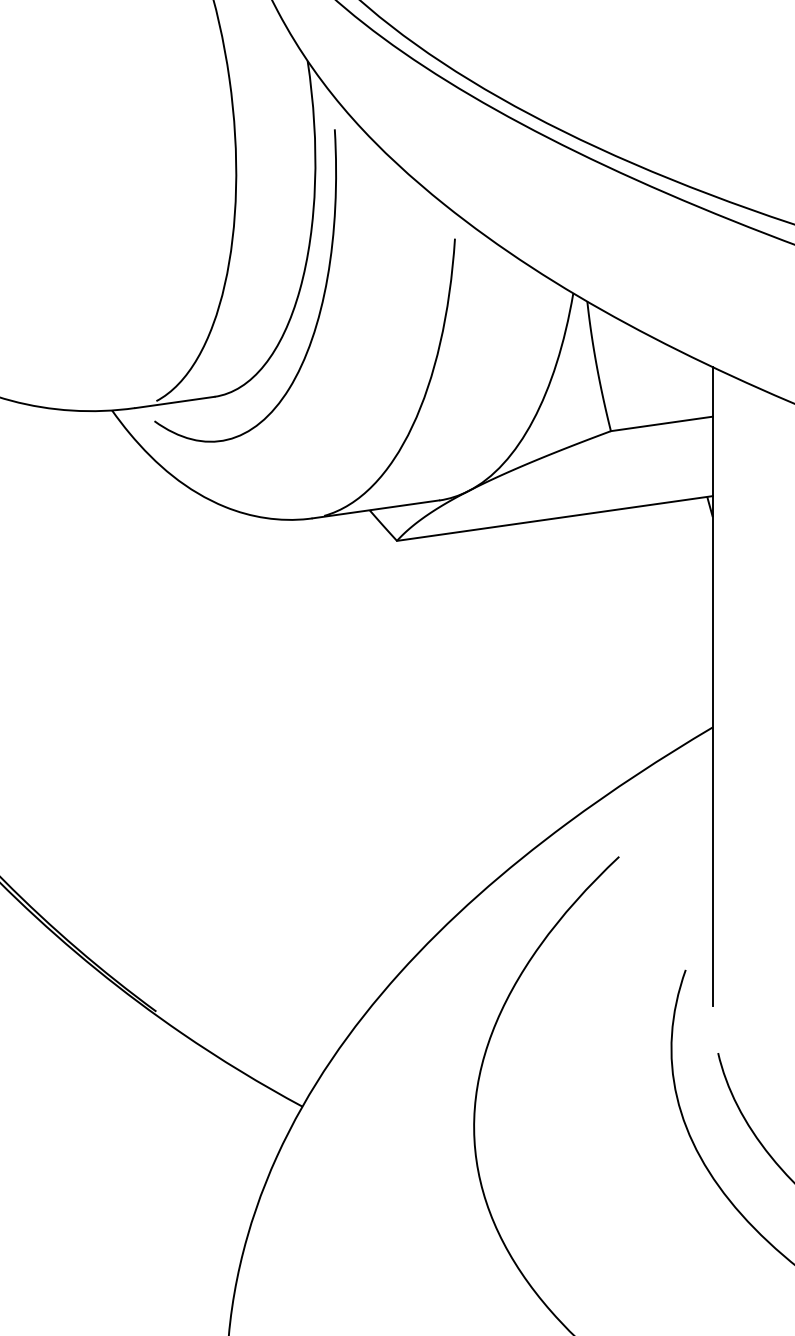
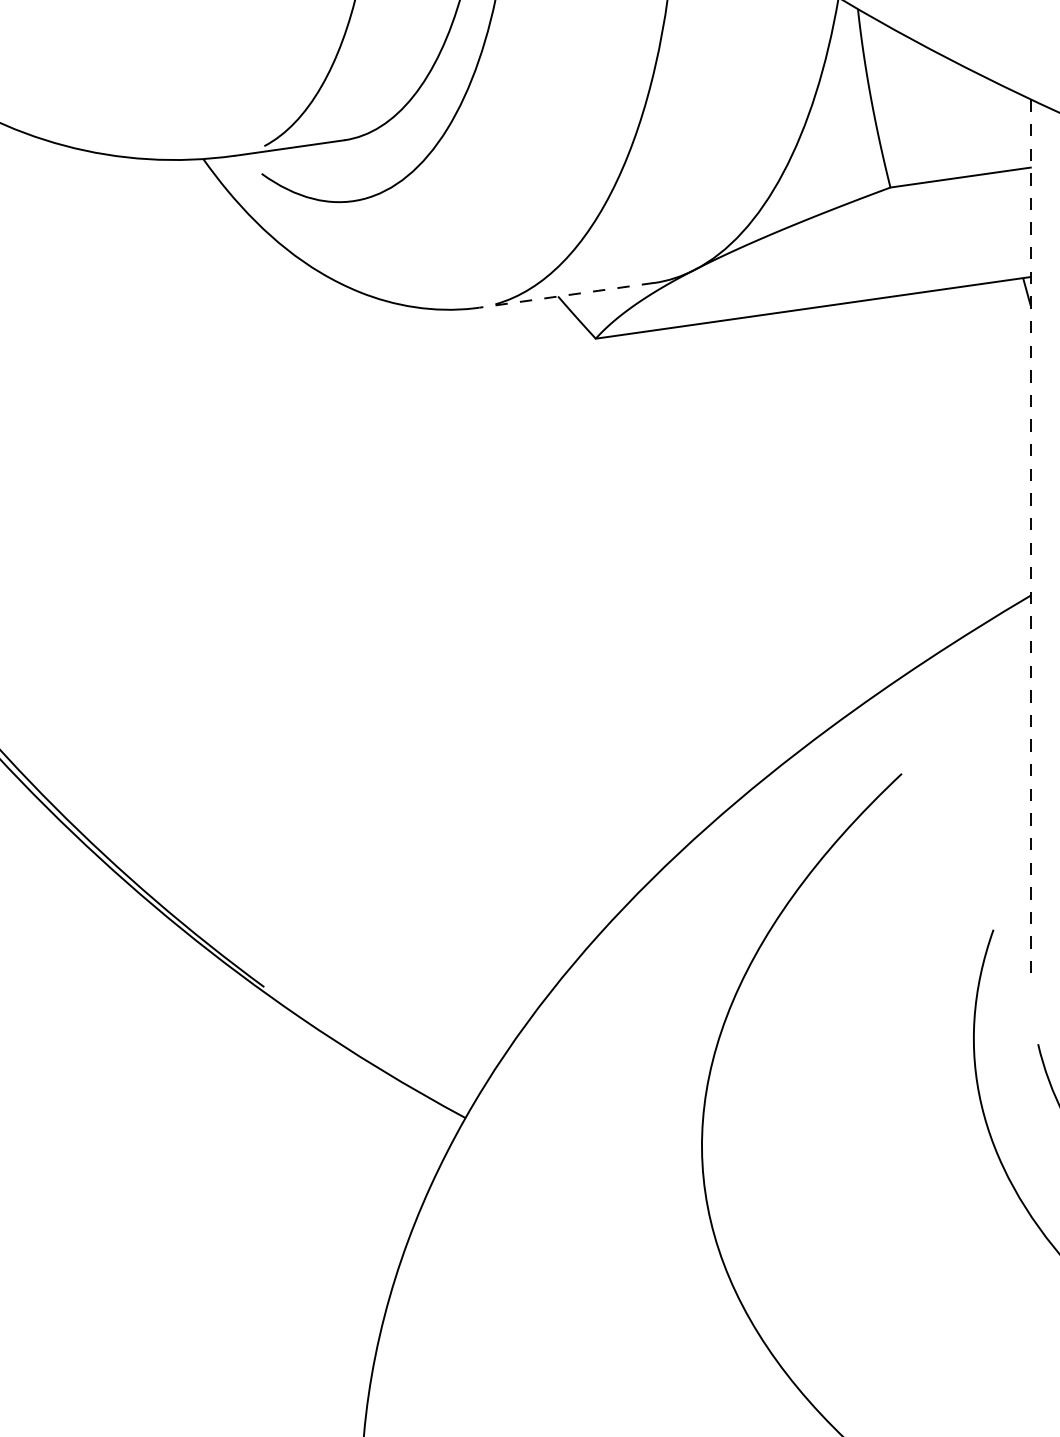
line: (375, 509) -> (566, 295), solid -> dashed
line: (712, 687) -> (1030, 540), solid -> dashed

